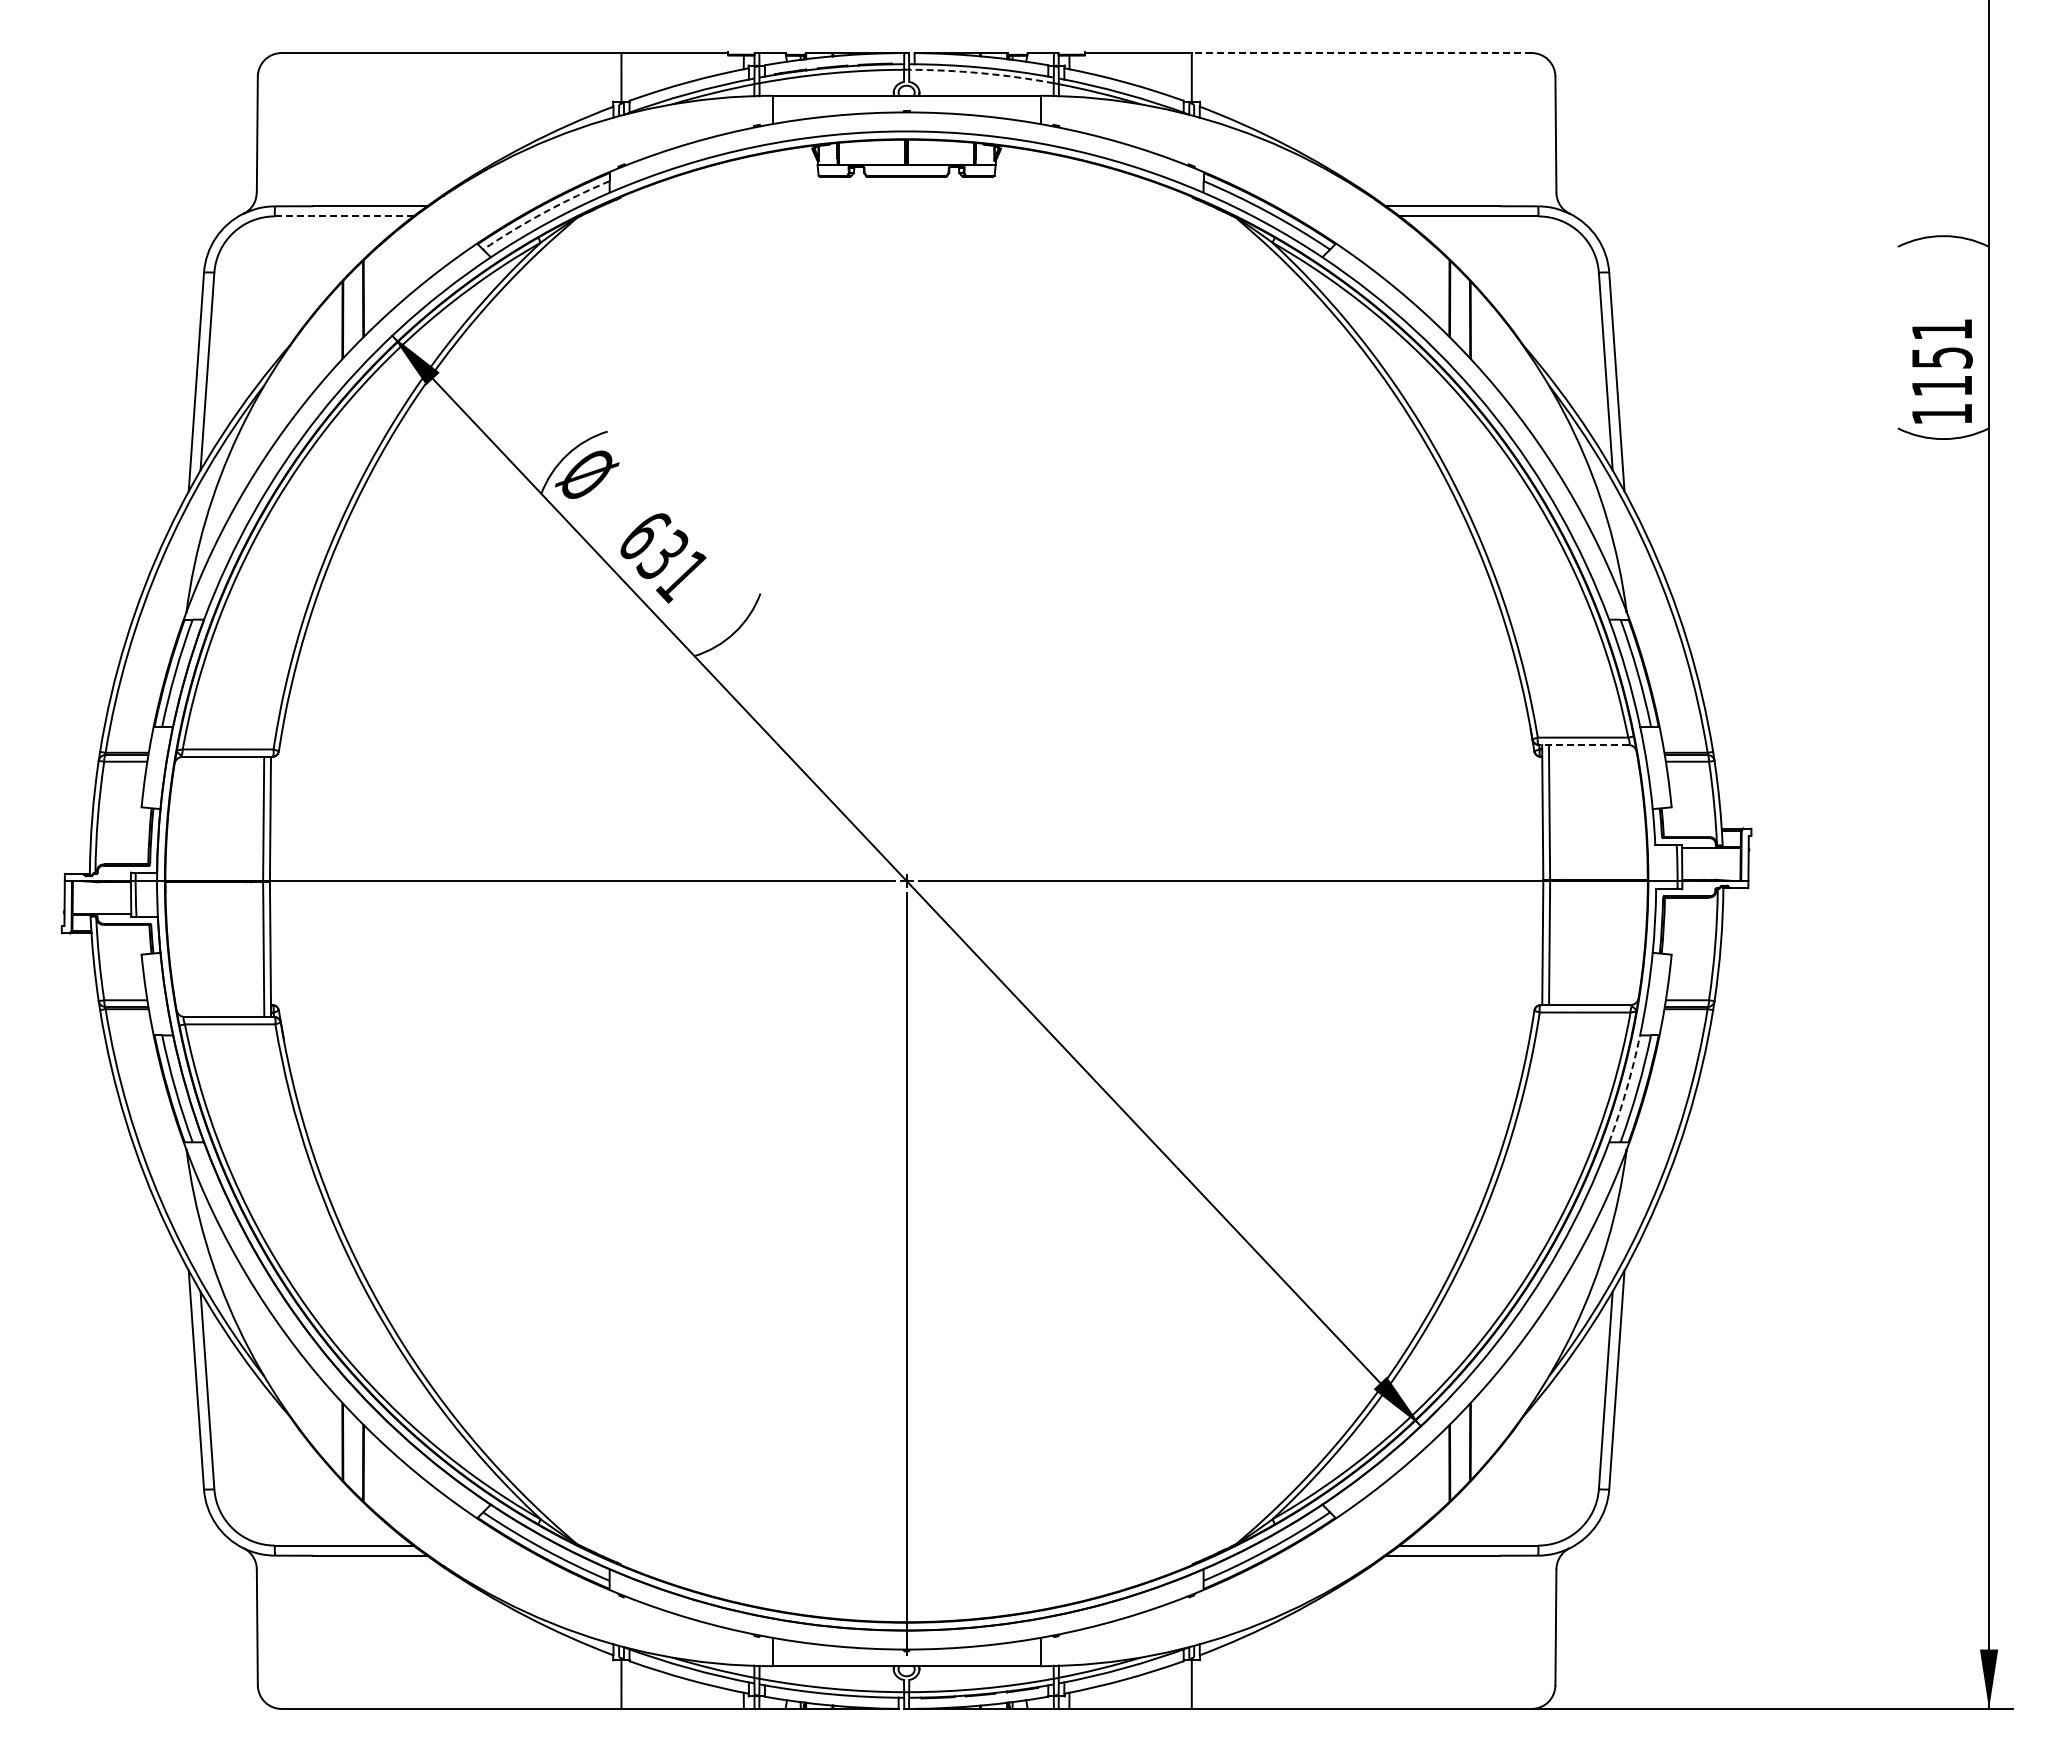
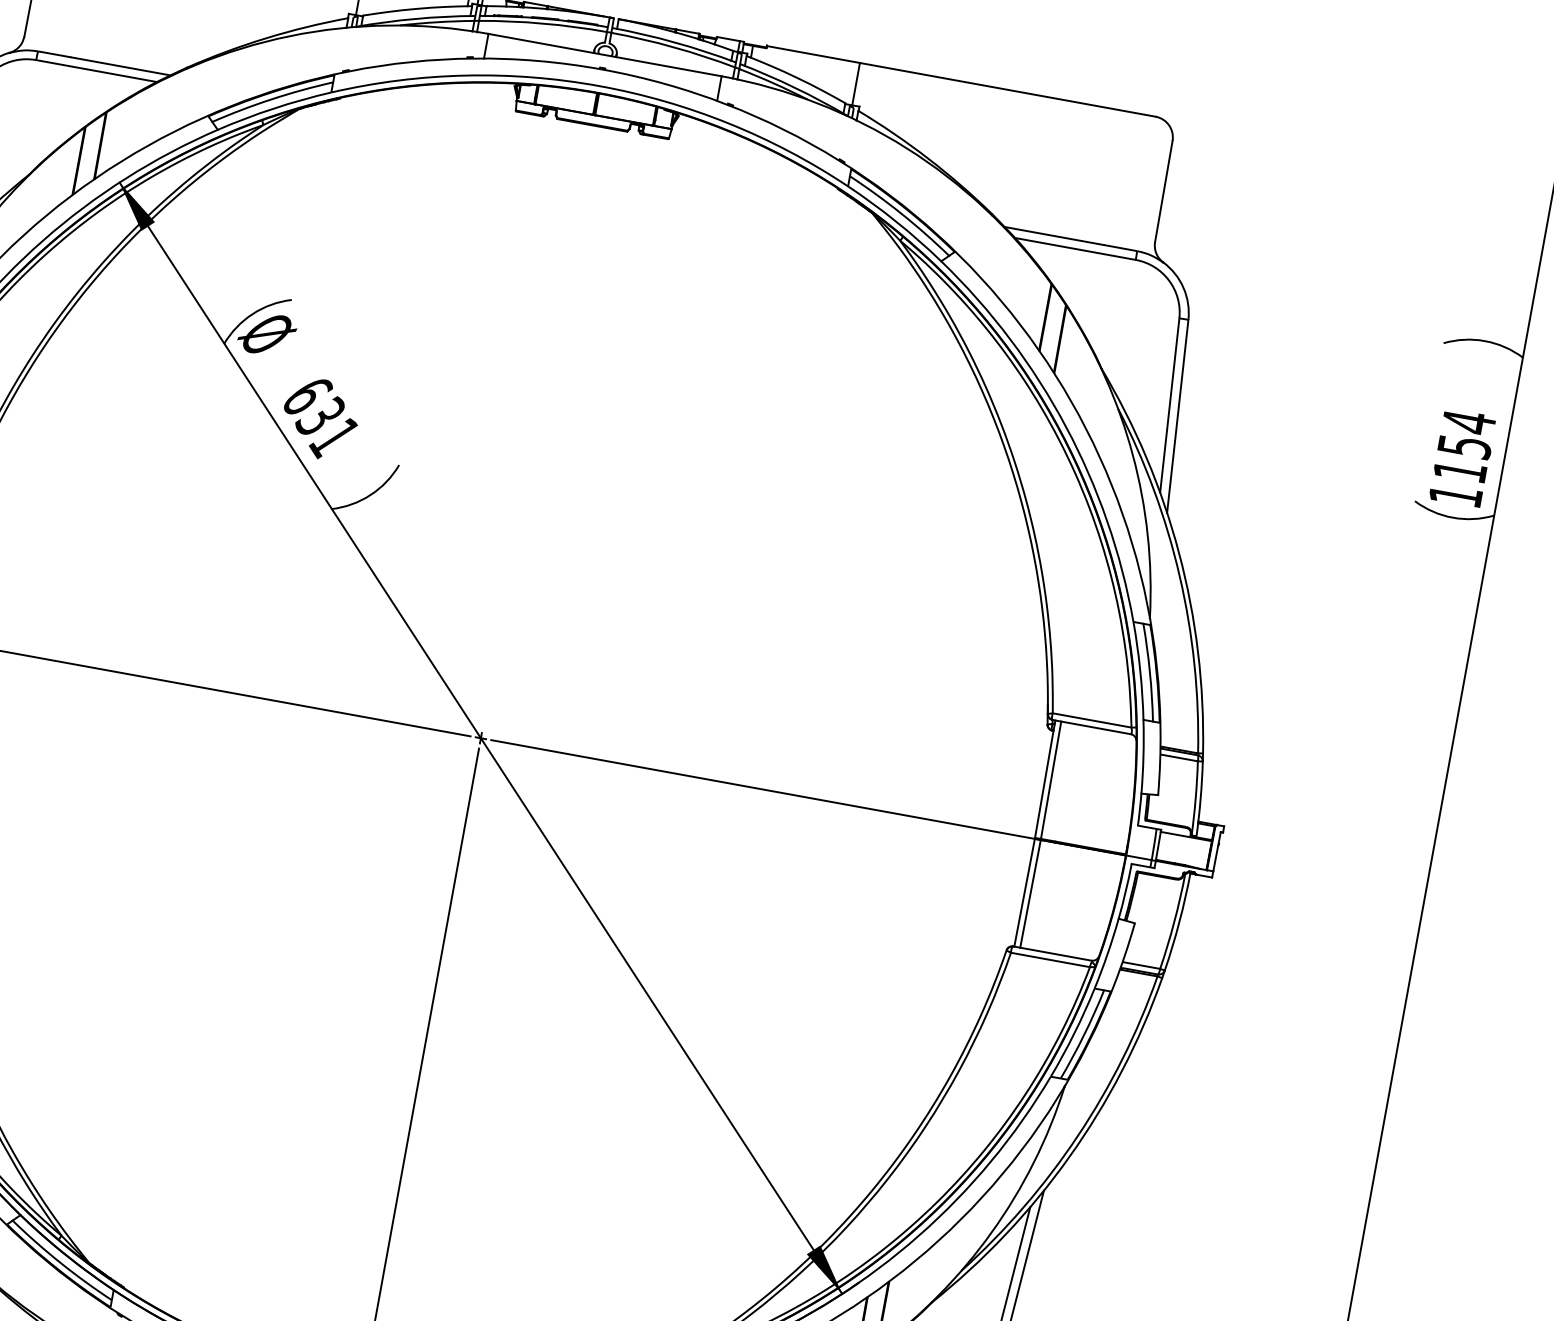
line: (1361, 53) -> (1007, 90), dashed -> solid
arc: (981, 73) -> (673, 47), dashed -> solid
arc: (544, 212) -> (271, 99), dashed -> solid
line: (344, 216) -> (96, 71), dashed -> solid
text: (1941, 329) -> (1468, 422), 1151 -> 1154
line: (1584, 745) -> (1092, 727), dashed -> solid
arc: (1626, 1089) -> (1074, 1033), dashed -> solid

